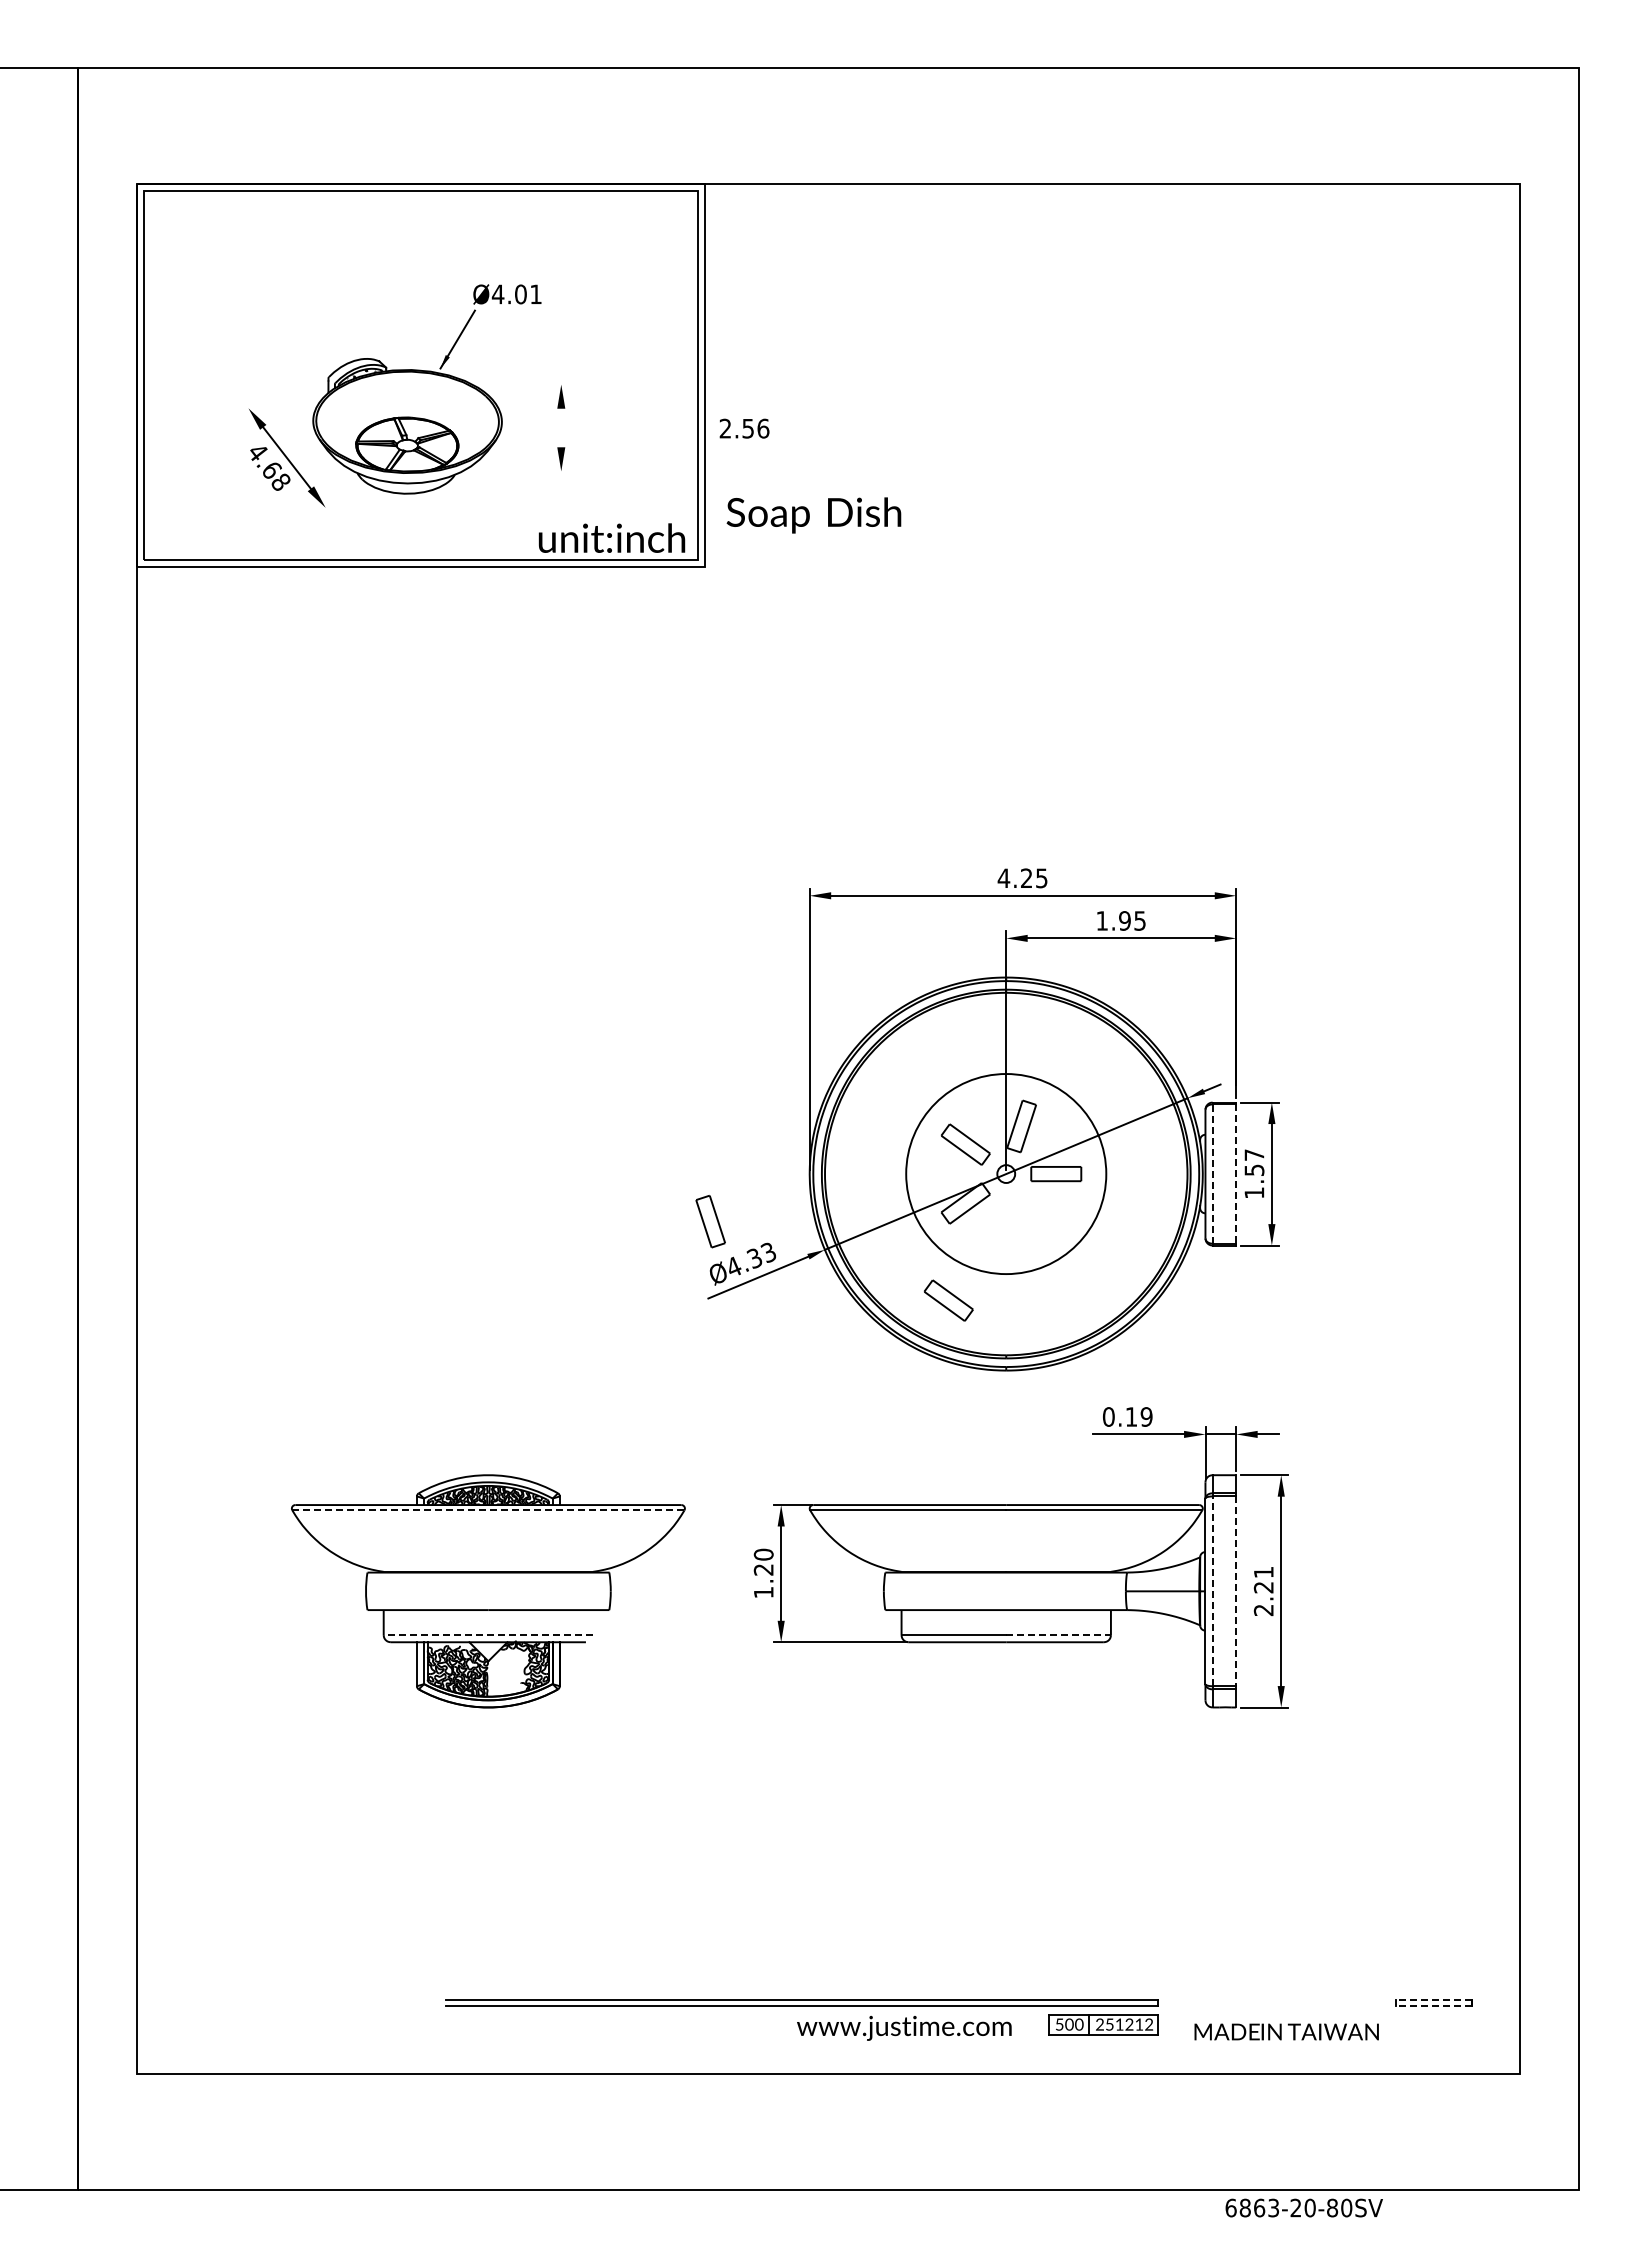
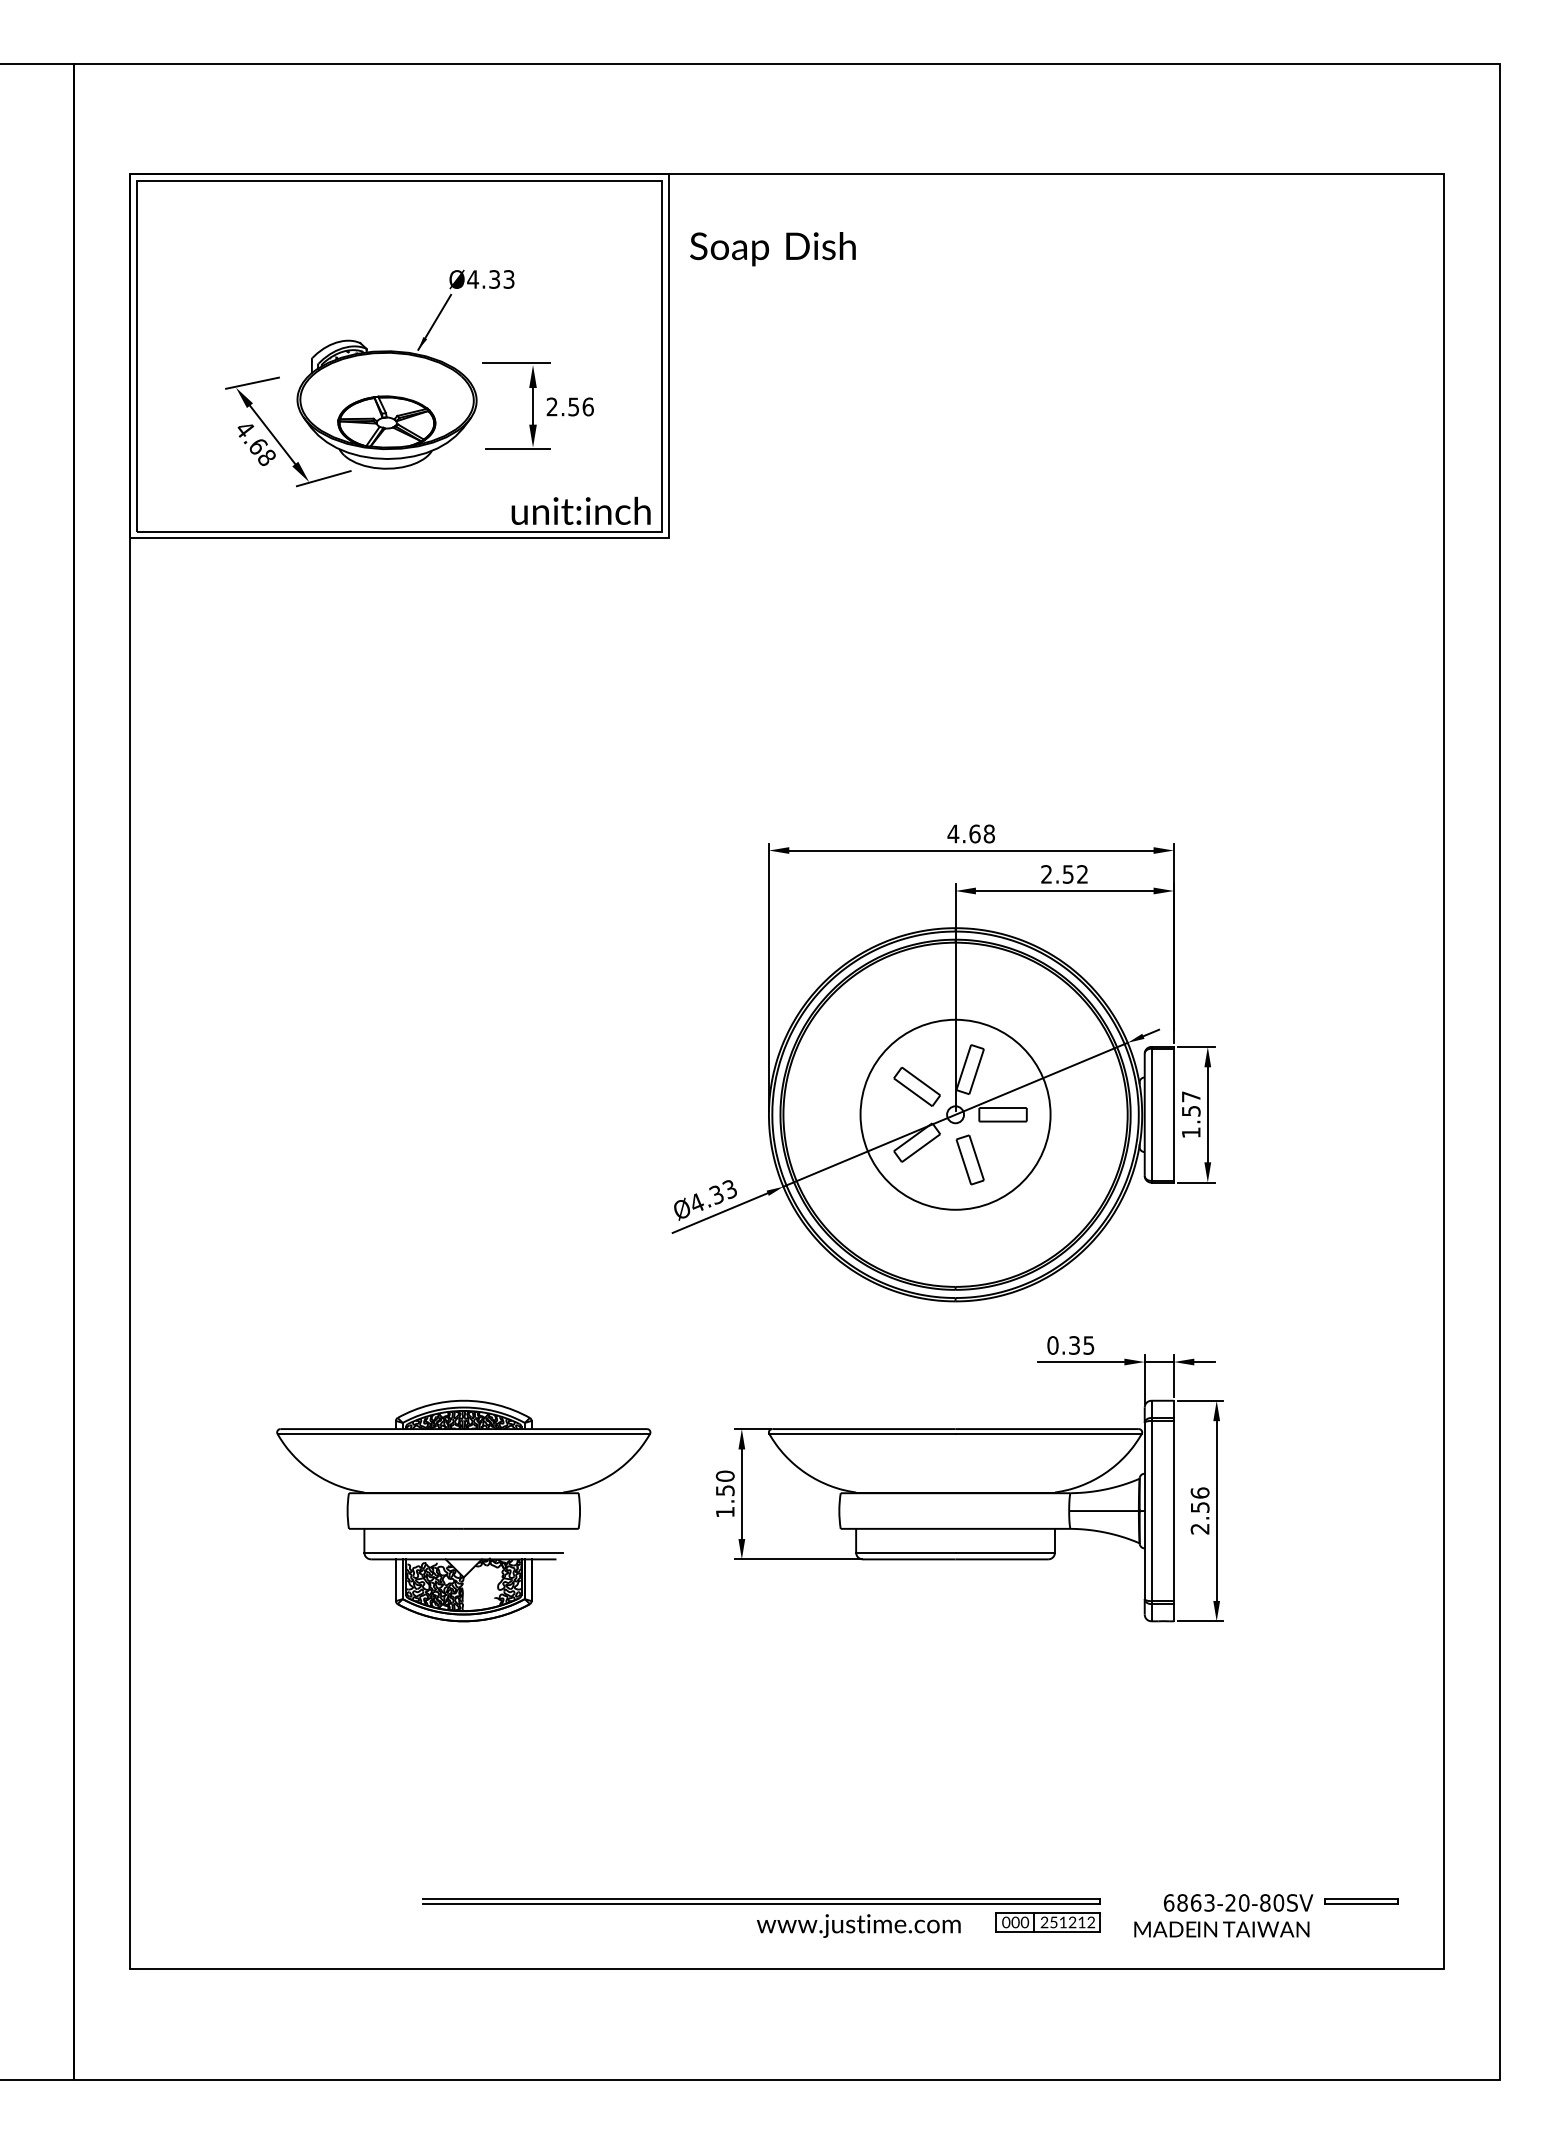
text: (528, 294) -> (501, 279), Ø4.01 -> Ø4.33
line: (543, 382) -> (516, 363), added
line: (265, 403) -> (252, 383), added
line: (561, 427) -> (533, 405), added
text: (744, 428) -> (570, 406), moved
line: (545, 473) -> (518, 449), added
line: (340, 504) -> (323, 478), added
text: (813, 515) -> (772, 249), moved
text: (1033, 878) -> (981, 834), 4.25 -> 4.68
text: (1120, 920) -> (1064, 874), 1.95 -> 2.52
line: (1212, 1174) -> (1151, 1115), dashed -> solid
line: (1236, 1174) -> (1174, 1115), dashed -> solid
part: (710, 1221) -> (970, 1159), moved
part: (948, 1300) -> (900, 1234), removed
text: (1138, 1416) -> (1081, 1345), 0.19 -> 0.35
line: (488, 1510) -> (463, 1434), dashed -> solid
text: (763, 1569) -> (725, 1490), 1.20 -> 1.50
text: (1263, 1579) -> (1199, 1499), 2.21 -> 2.56
line: (1212, 1591) -> (1151, 1511), dashed -> solid
line: (1236, 1591) -> (1174, 1511), dashed -> solid
line: (488, 1635) -> (463, 1552), dashed -> solid
line: (1059, 1635) -> (1006, 1552), dashed -> solid
line: (1433, 1999) -> (1361, 1898), dashed -> solid
line: (1433, 2005) -> (1361, 1904), dashed -> solid
text: (1059, 2024) -> (1006, 1922), 500 -> 000
text: (1303, 2207) -> (1237, 1902), moved

